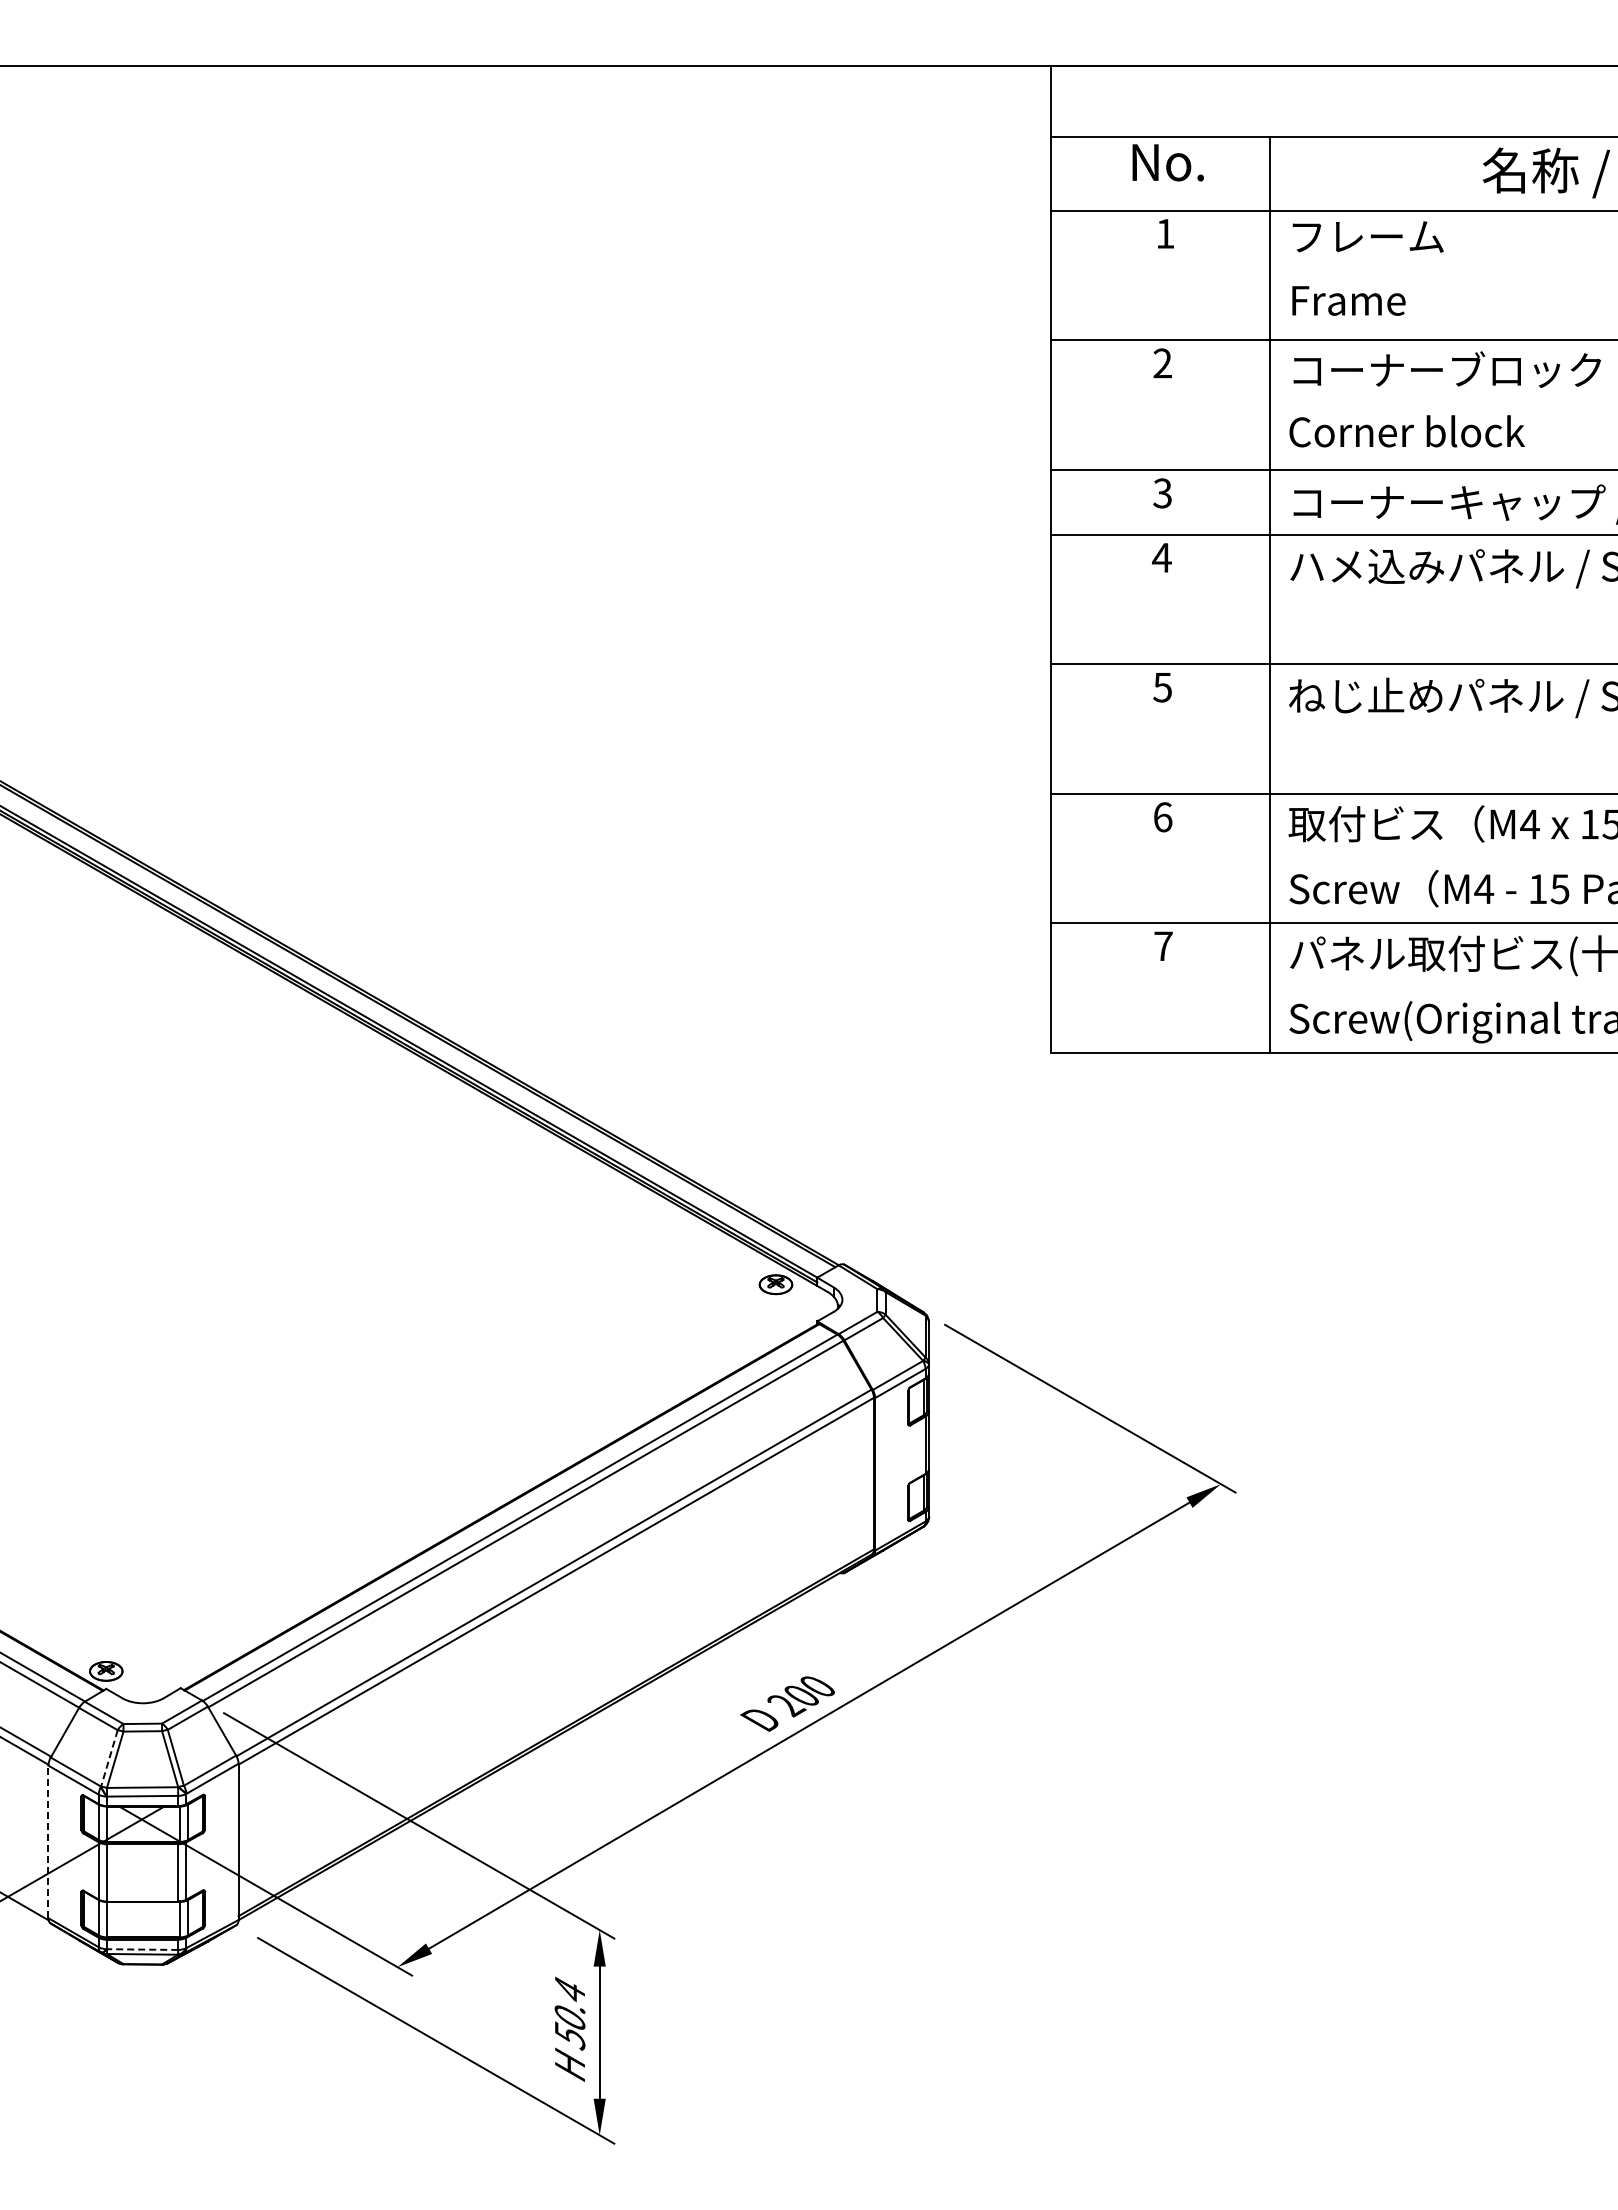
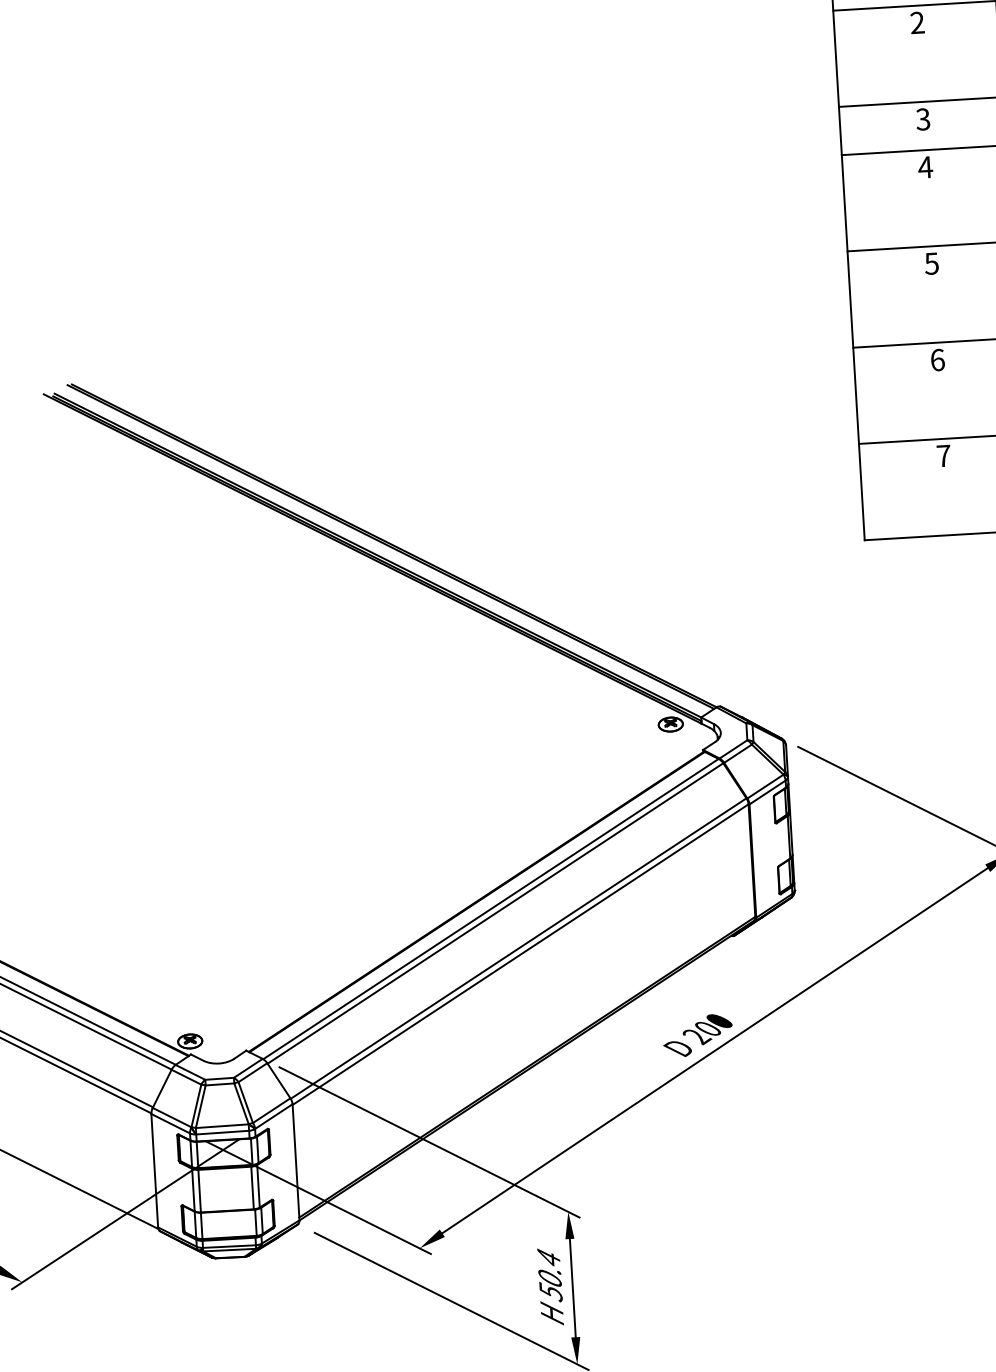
line: (109, 1758) -> (196, 1106), dashed -> solid
line: (48, 1841) -> (154, 1170), dashed -> solid
line: (142, 1949) -> (229, 1246), dashed -> solid

